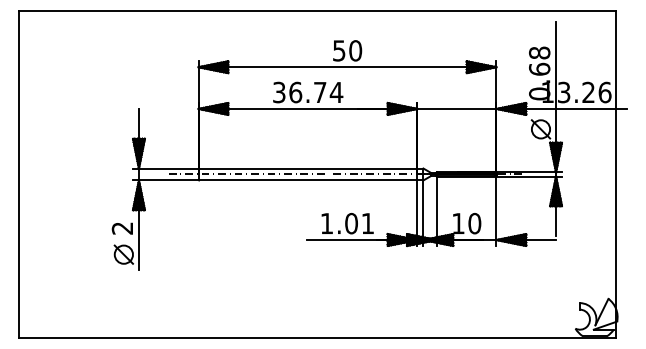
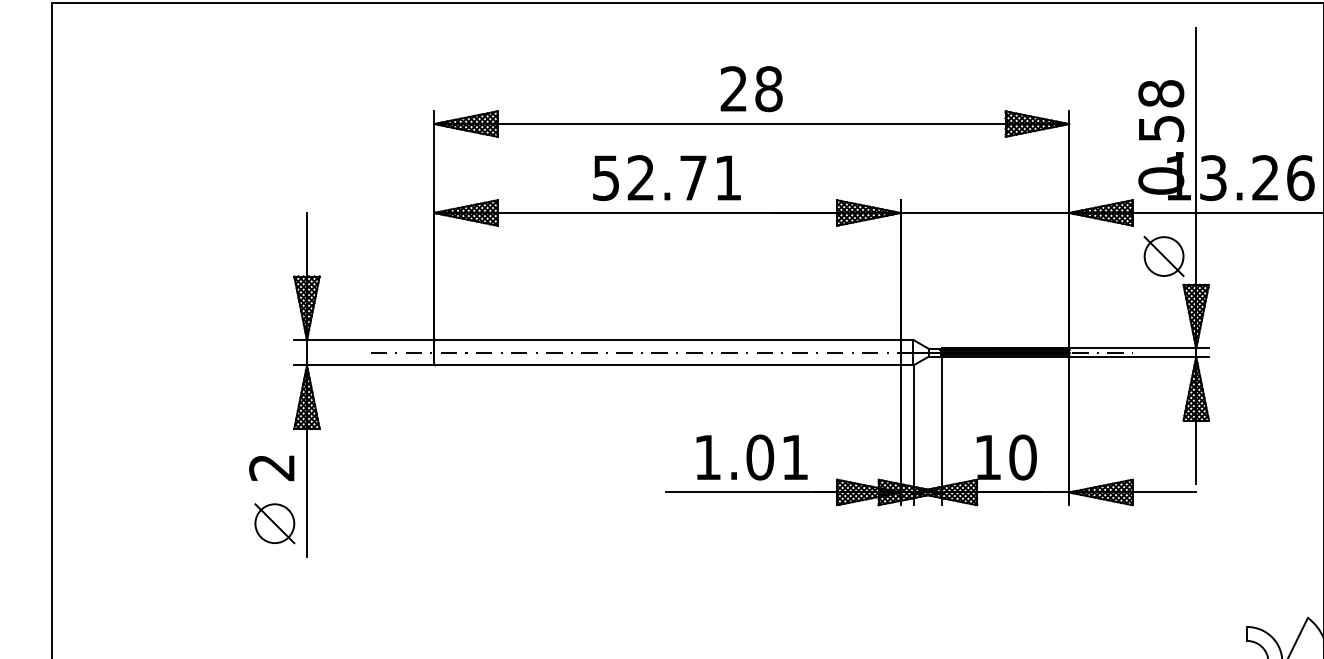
text: (347, 50) -> (751, 88), 50 -> 28
text: (539, 68) -> (1160, 126), 0.68 -> 0.58
text: (308, 92) -> (668, 177), 36.74 -> 52.71

